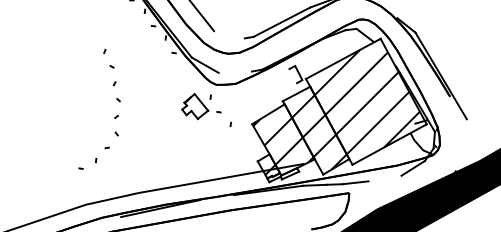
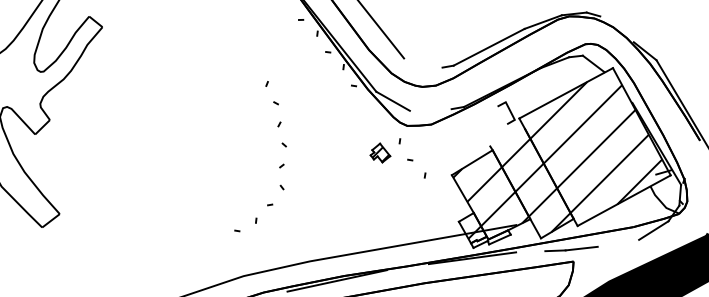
line: (296, 94) -> (507, 137), removed
part: (195, 106) -> (380, 152), size x0.6
line: (314, 185) -> (530, 251), removed

